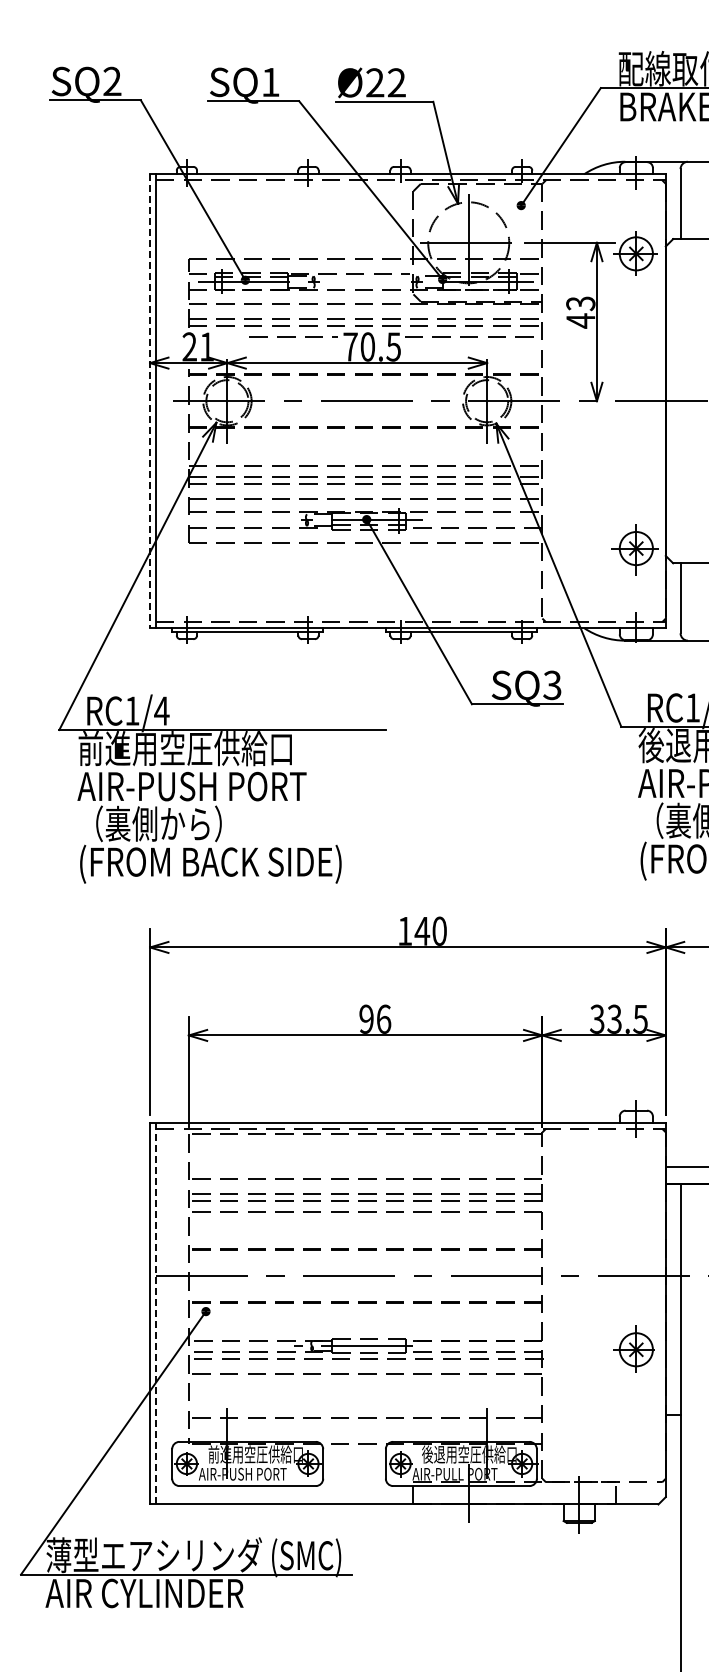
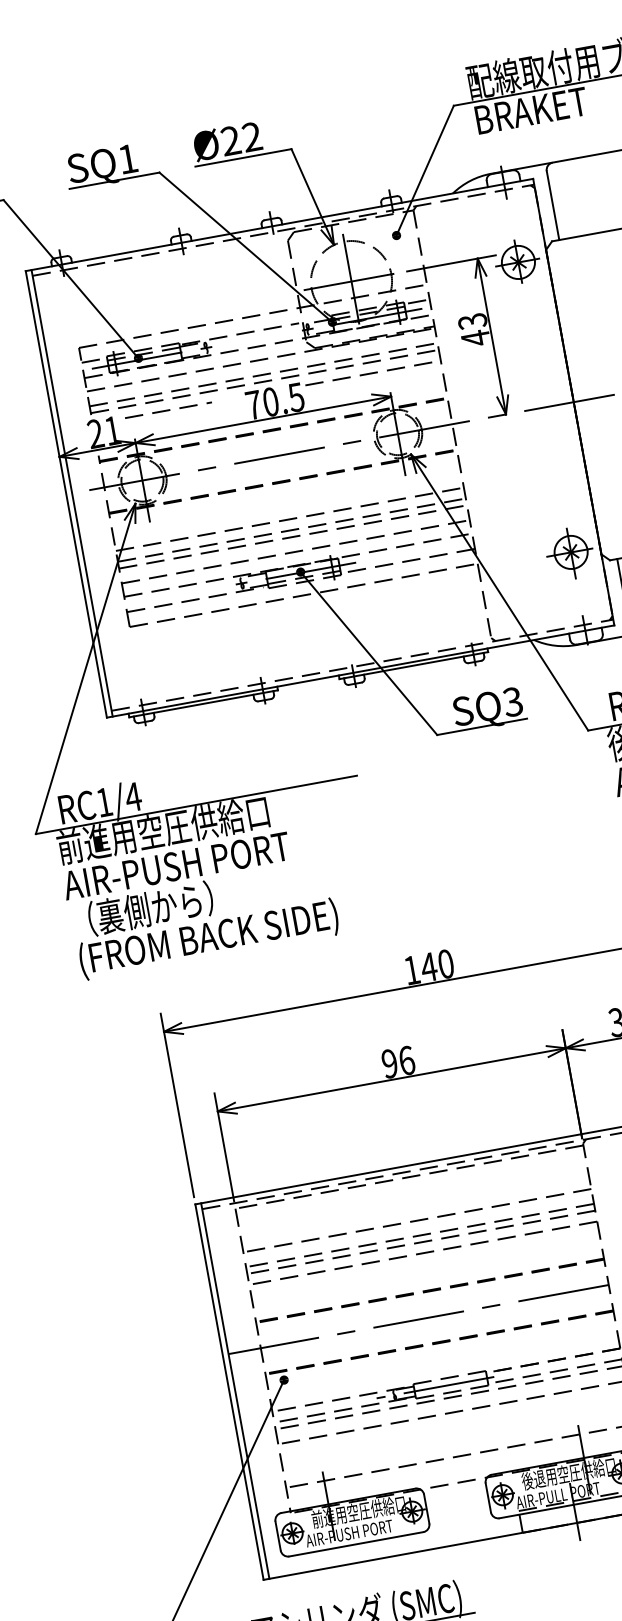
line: (293, 336) -> (168, 410), moved
line: (150, 401) -> (66, 494), dashed -> solid
line: (155, 1313) -> (234, 1391), dashed -> solid

